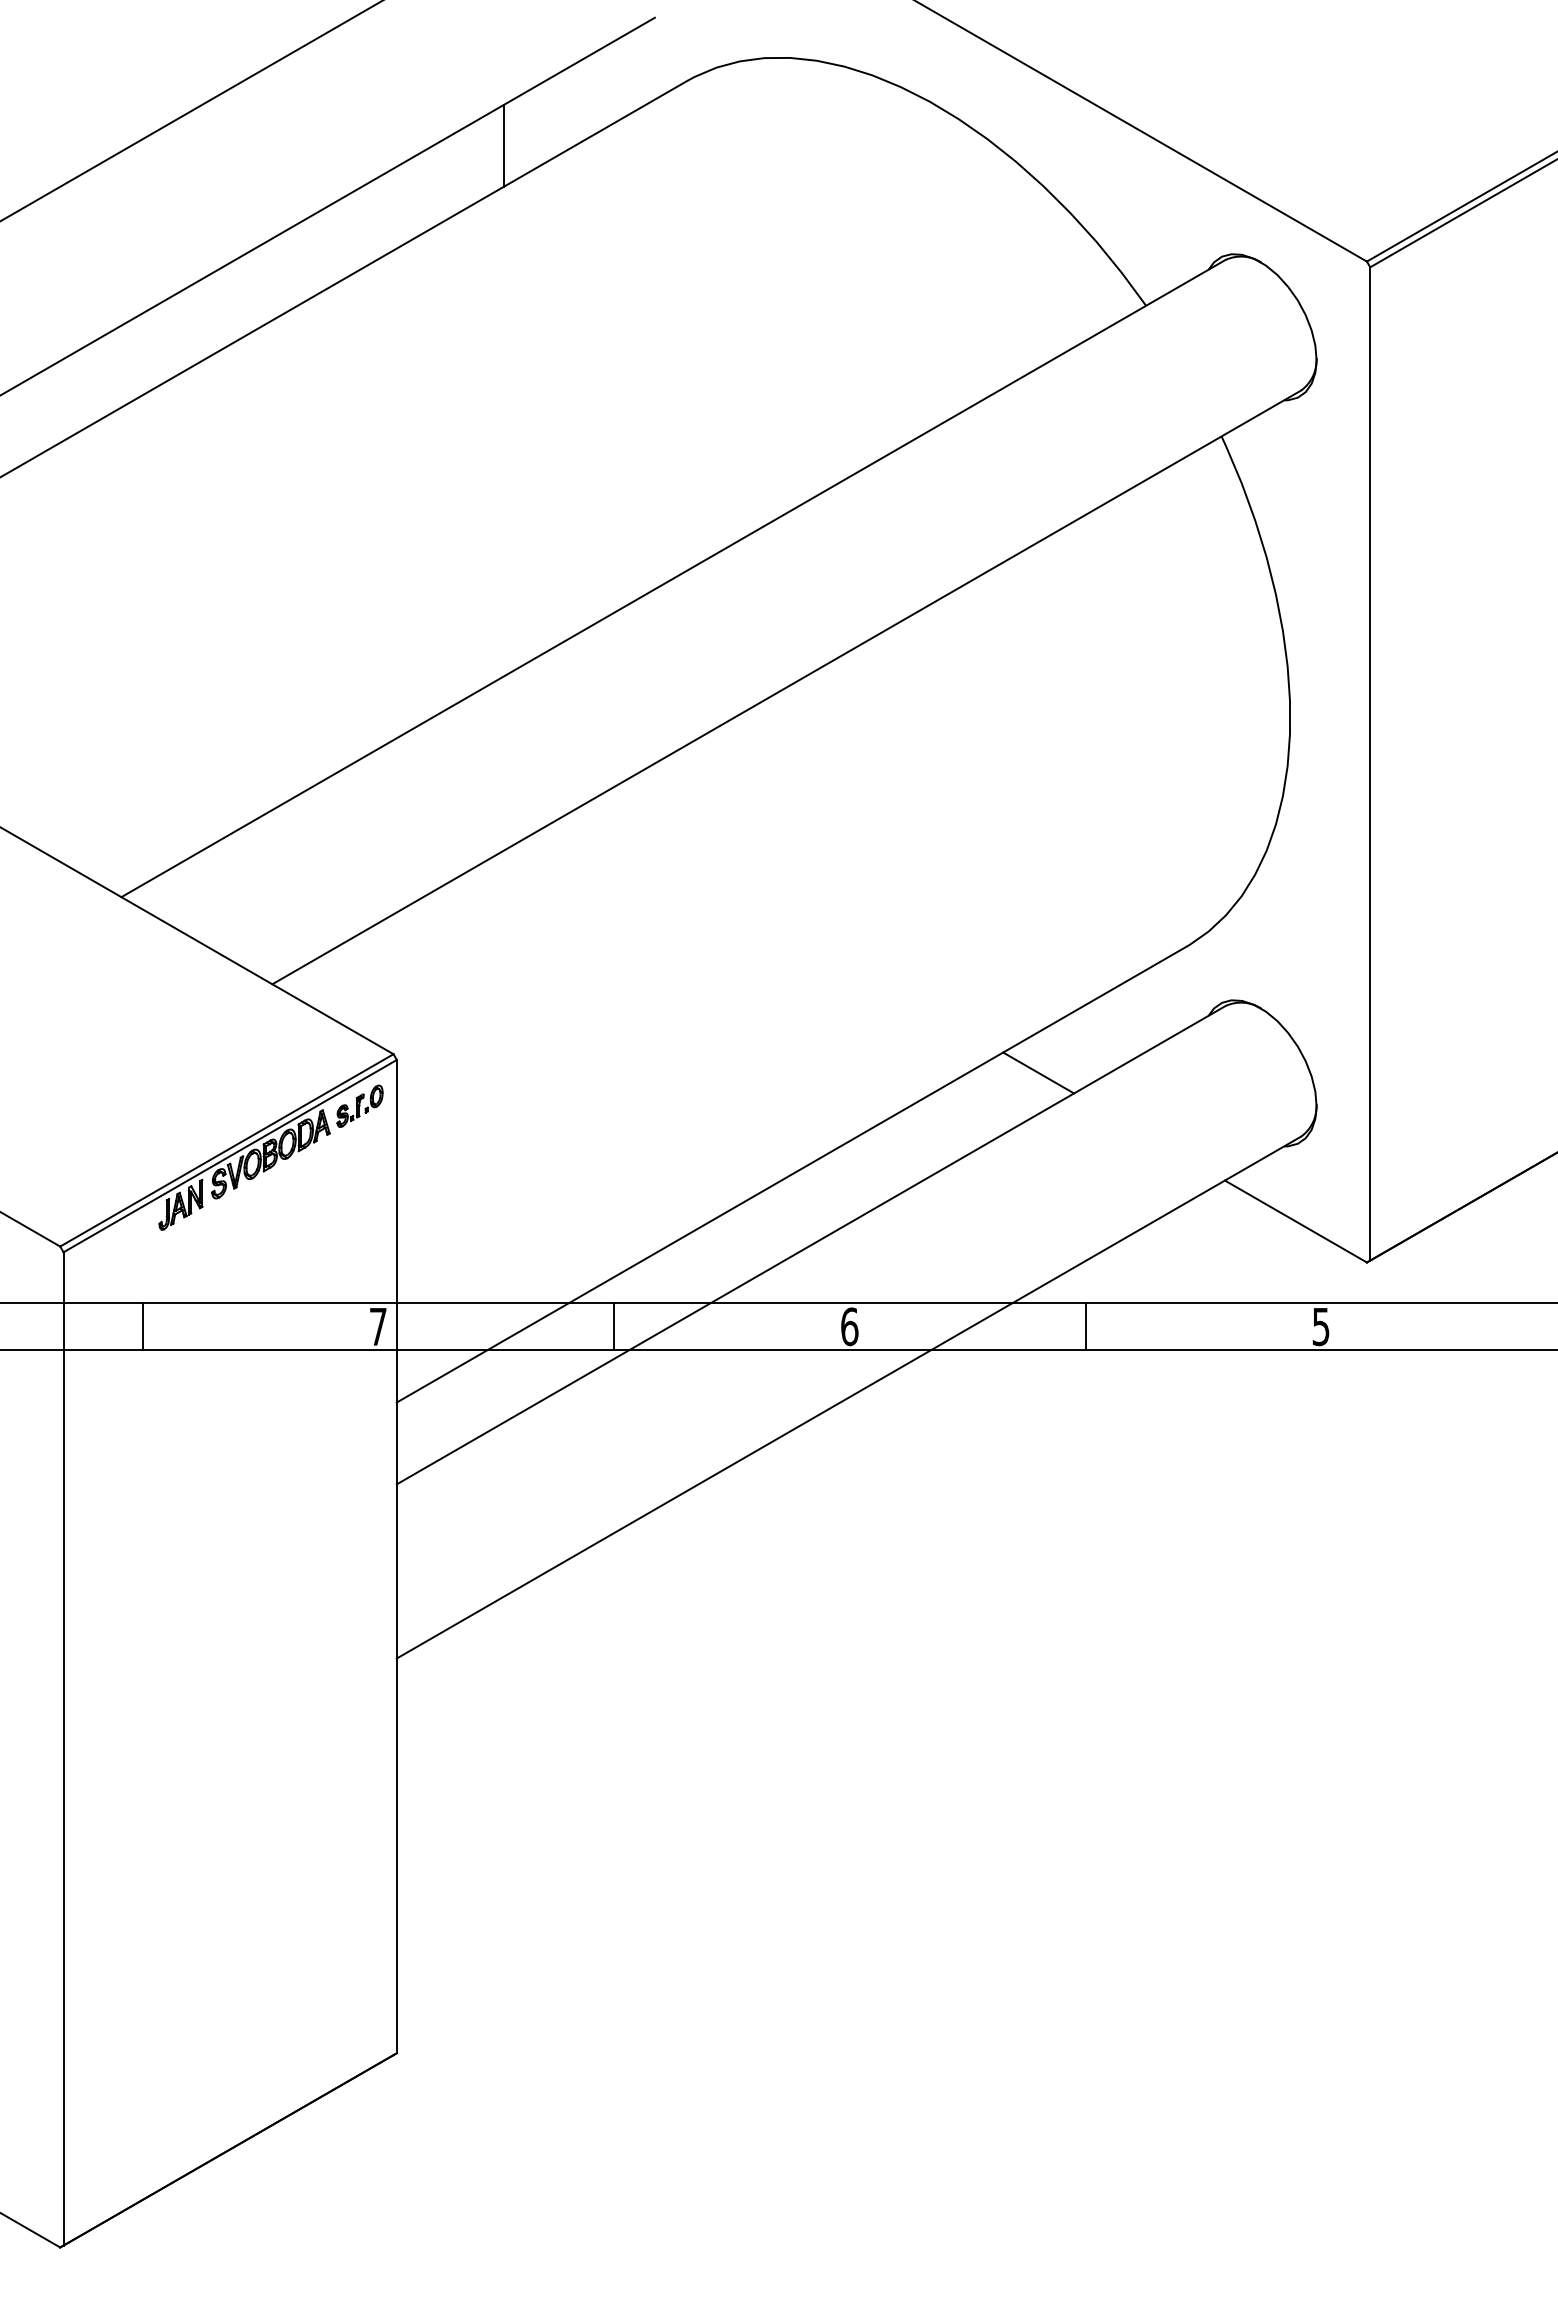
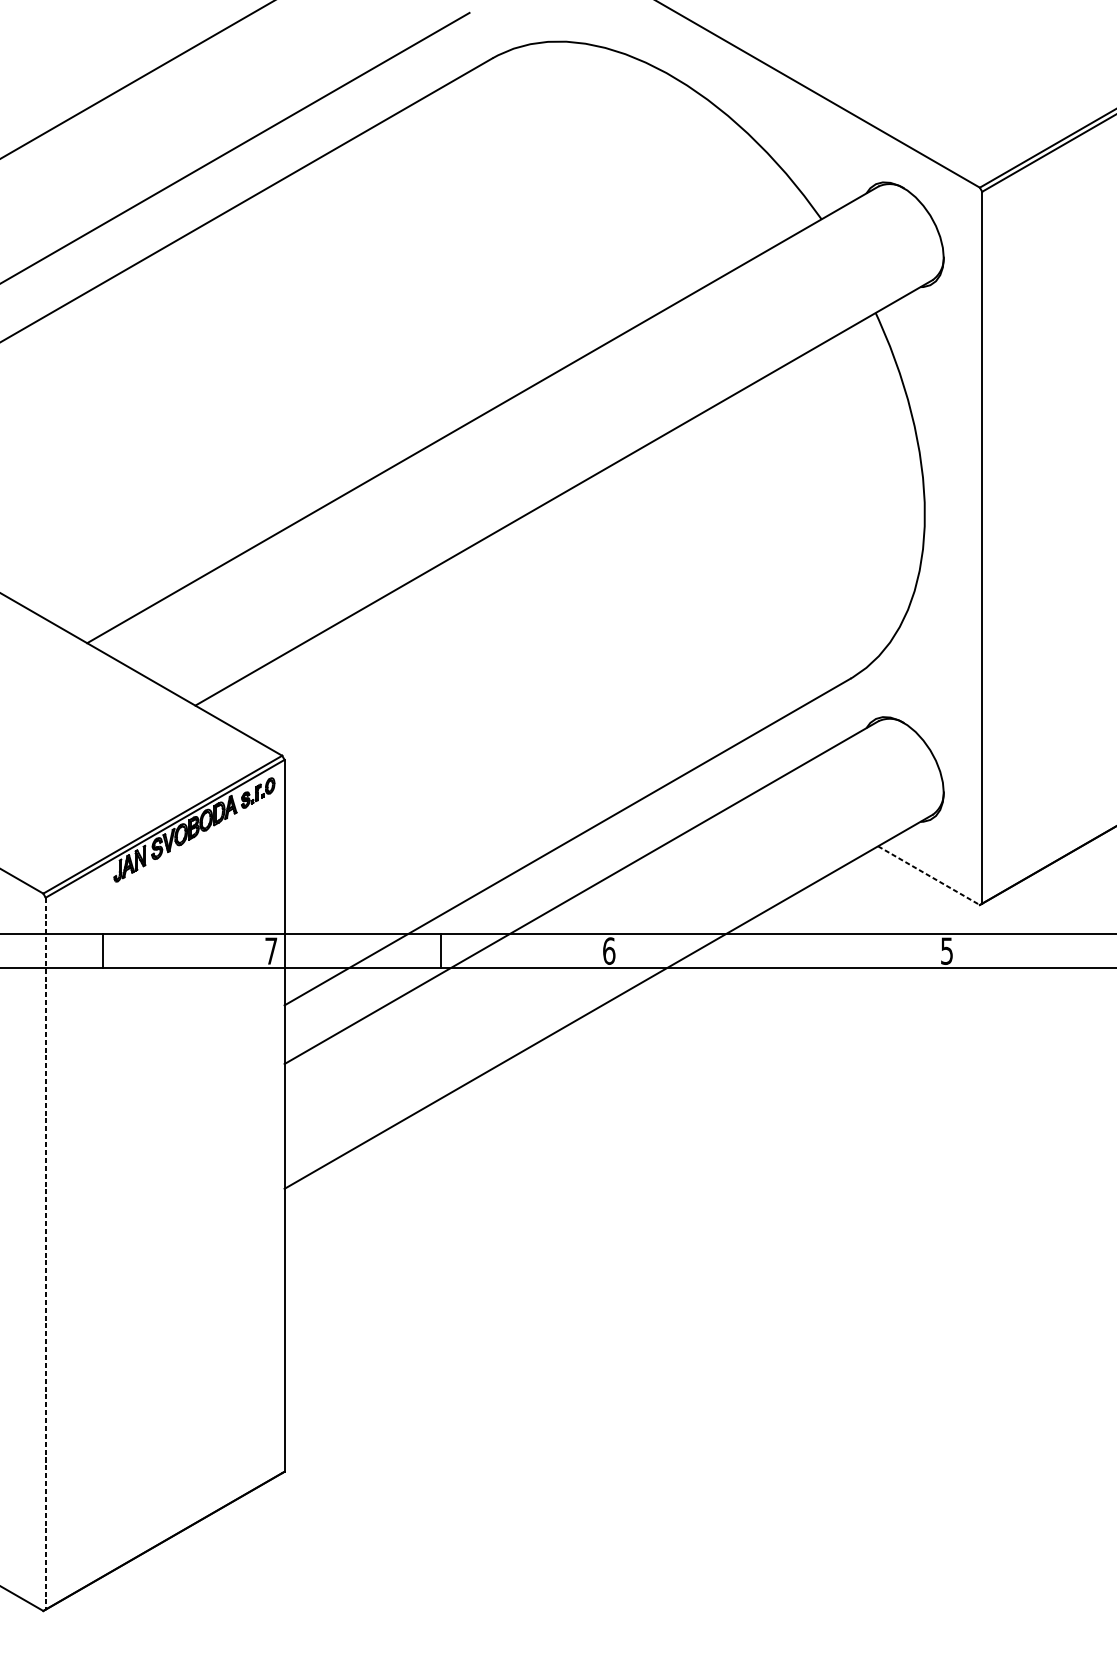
line: (503, 146) -> (361, 105), removed
line: (1038, 1072) -> (744, 768), removed
line: (1295, 1221) -> (928, 875), solid -> dashed
line: (1085, 1326) -> (778, 950), removed
line: (63, 1748) -> (45, 1253), solid -> dashed

